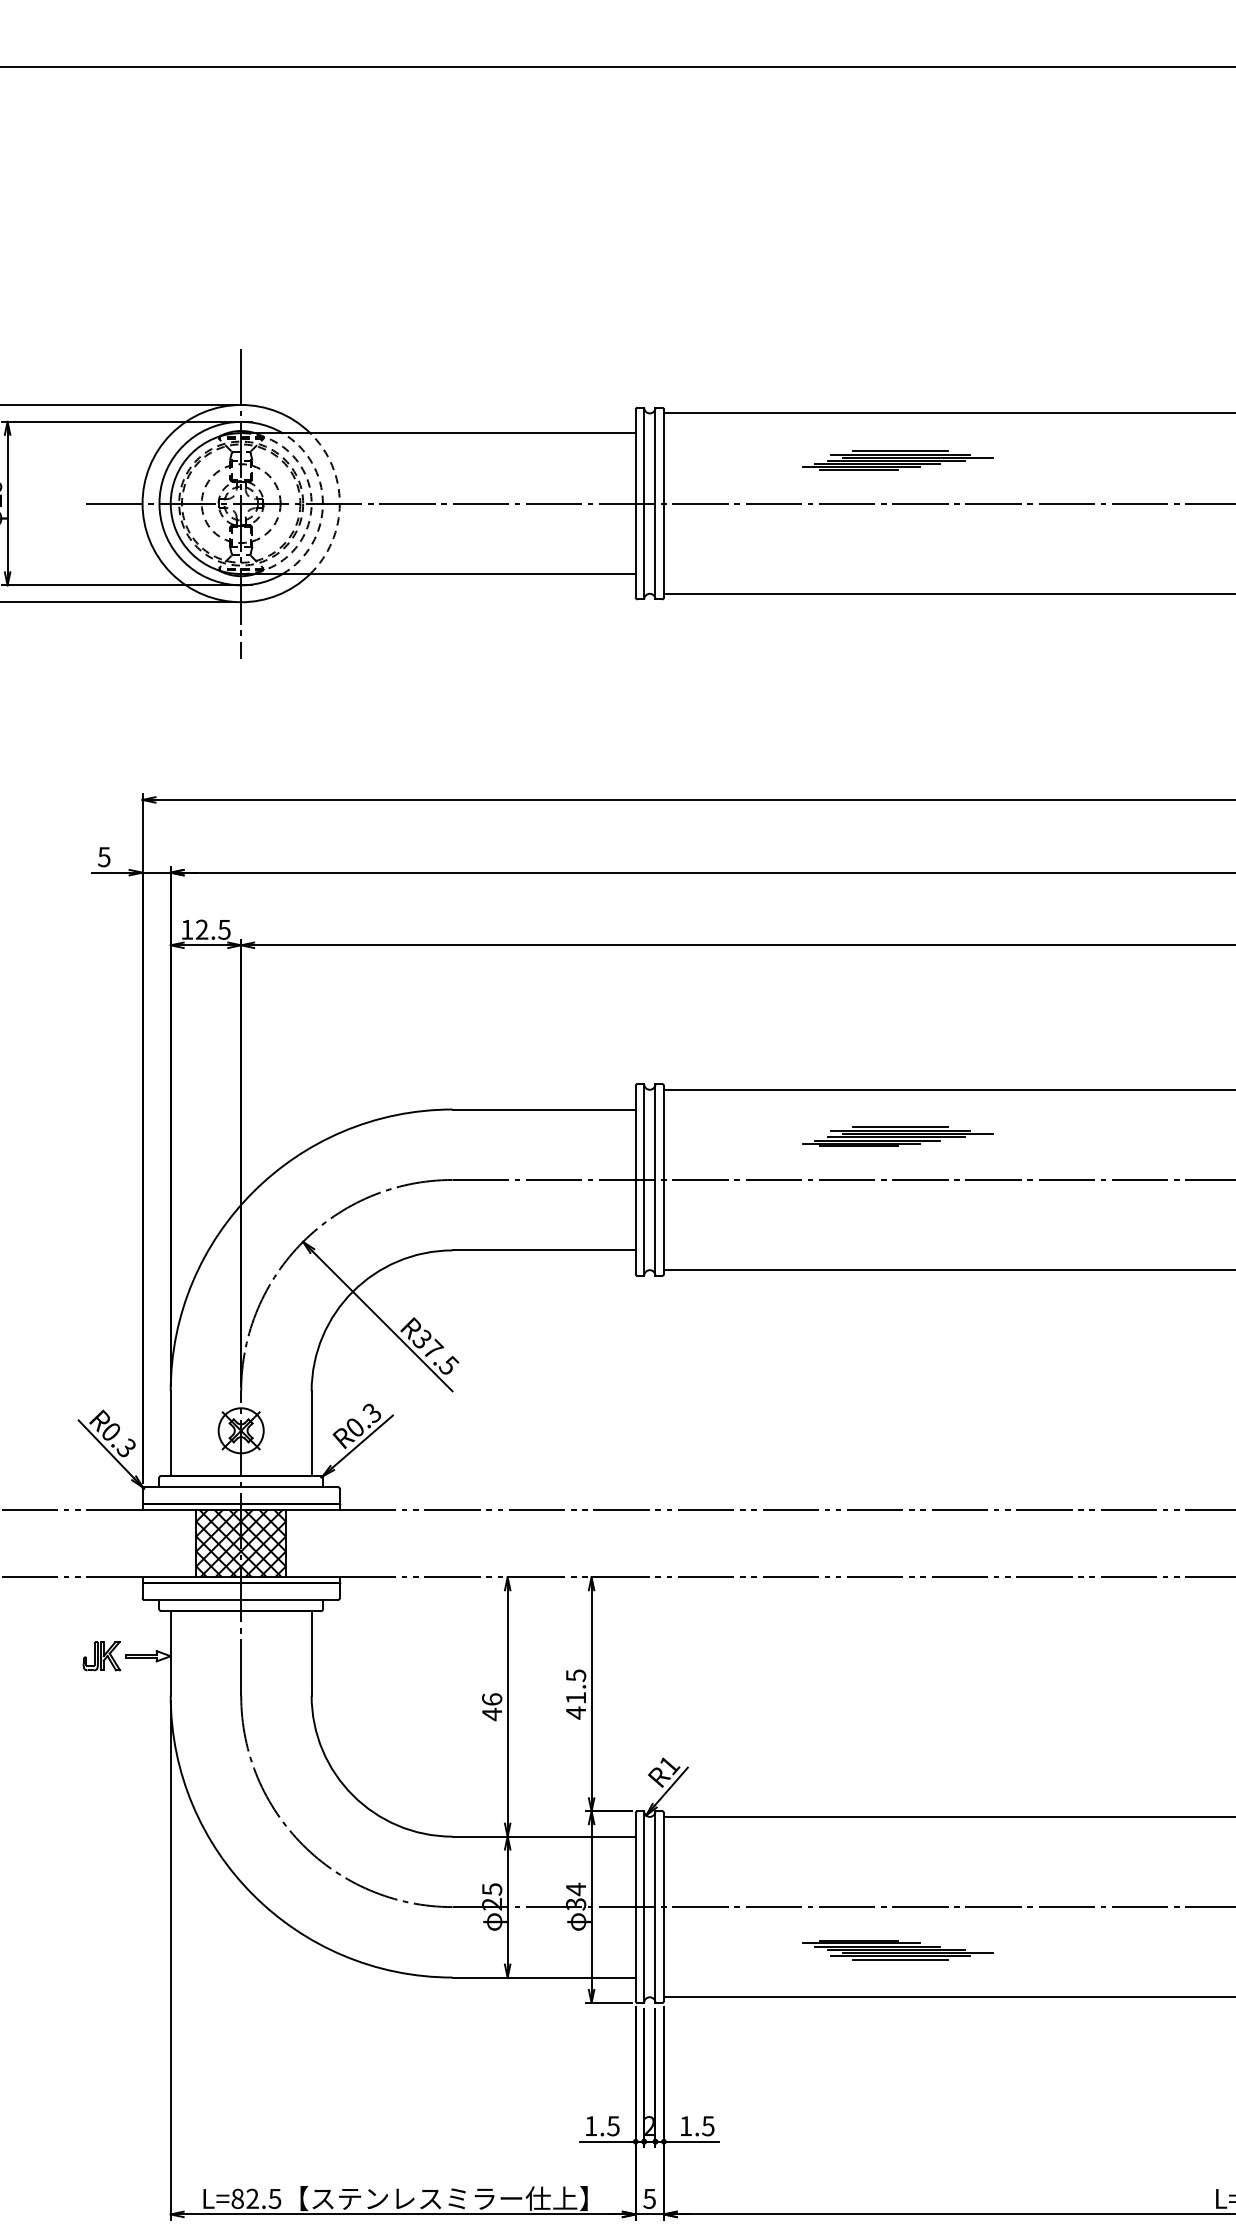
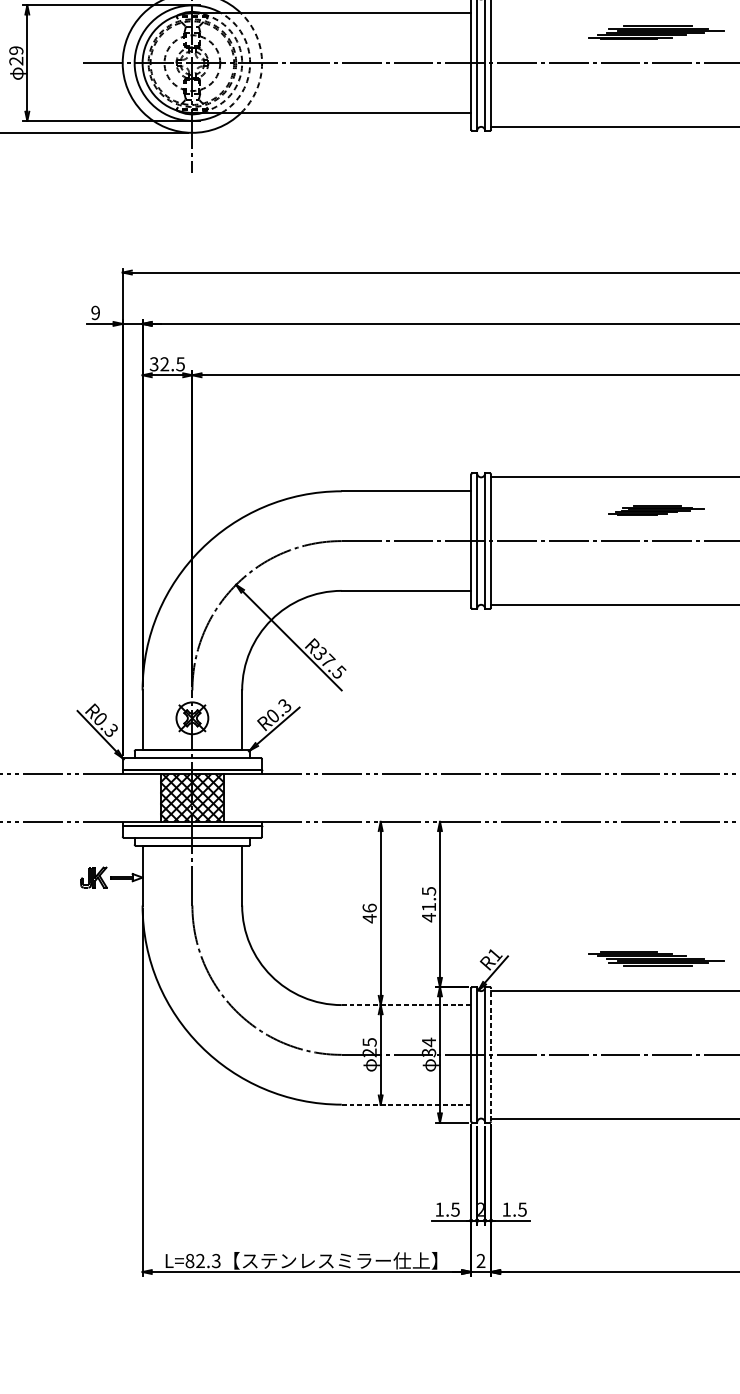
text: (103, 857) -> (95, 313), 5 -> 9
text: (186, 929) -> (153, 364), 12.5 -> 32.5
part: (897, 1136) -> (656, 510), size x0.7
line: (544, 1836) -> (406, 1004), solid -> dashed
line: (663, 1906) -> (490, 1054), solid -> dashed
part: (897, 1950) -> (656, 959), moved
line: (544, 1977) -> (406, 1104), solid -> dashed
text: (275, 2198) -> (216, 1260), L=82.5 -> L=82.3
text: (649, 2198) -> (480, 1260), 5 -> 2

